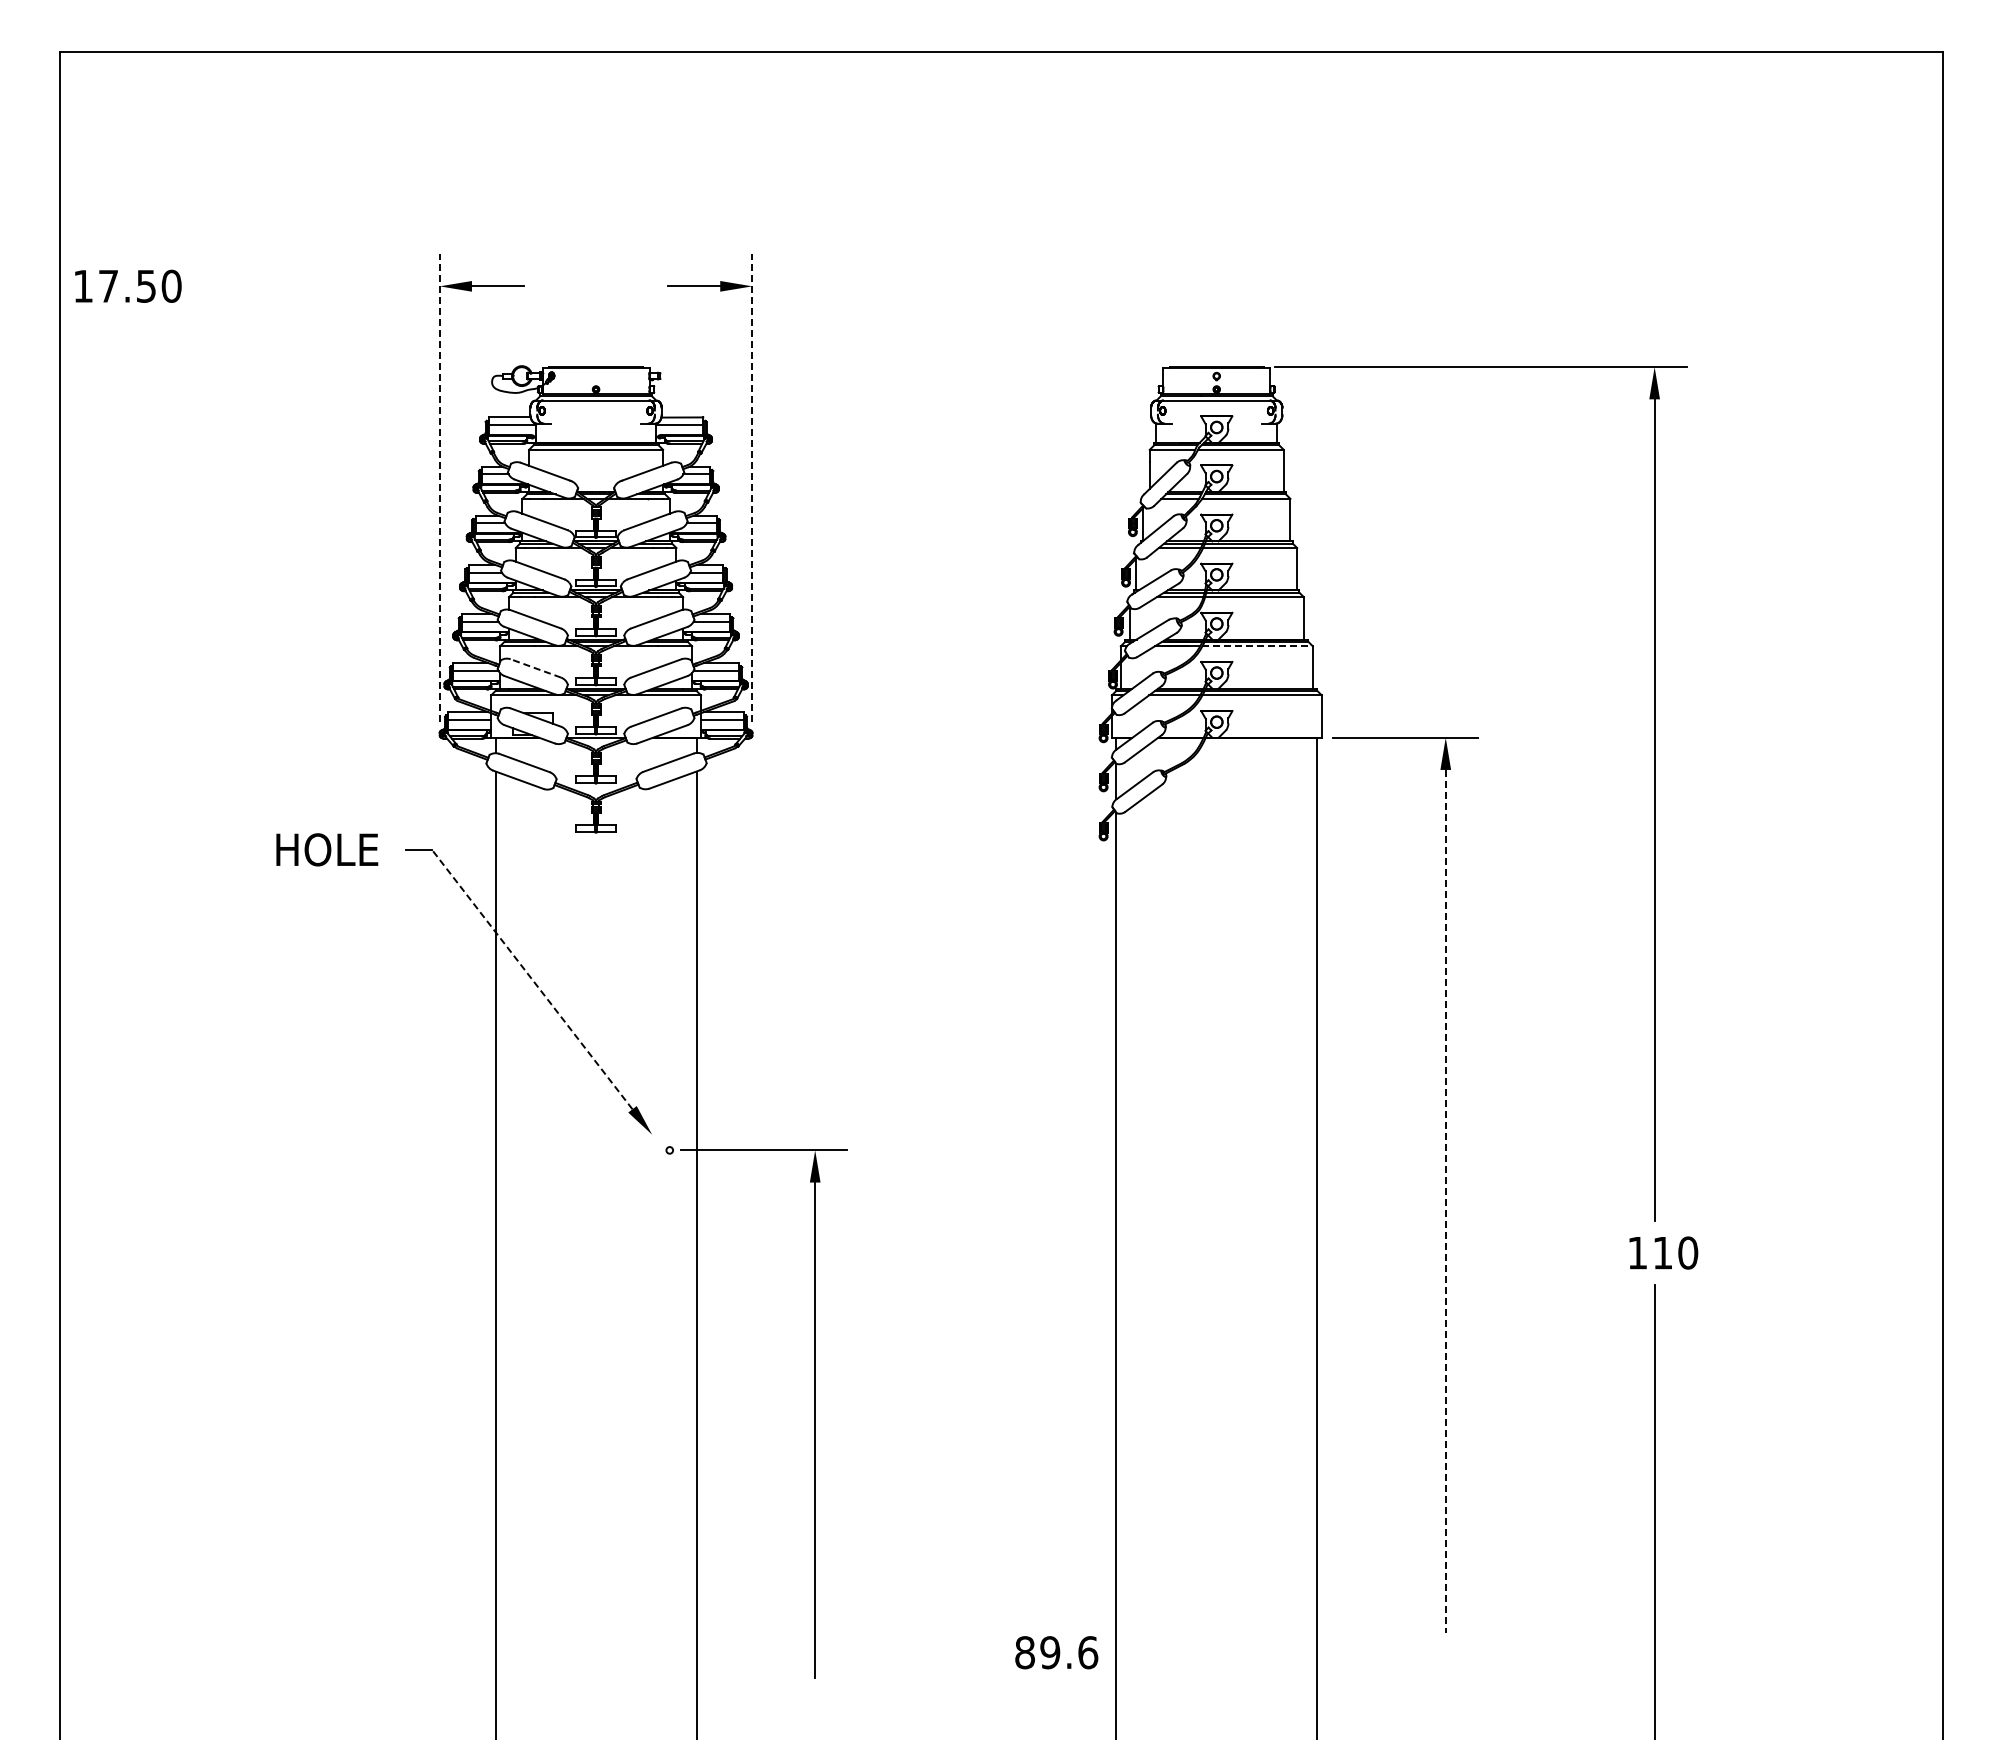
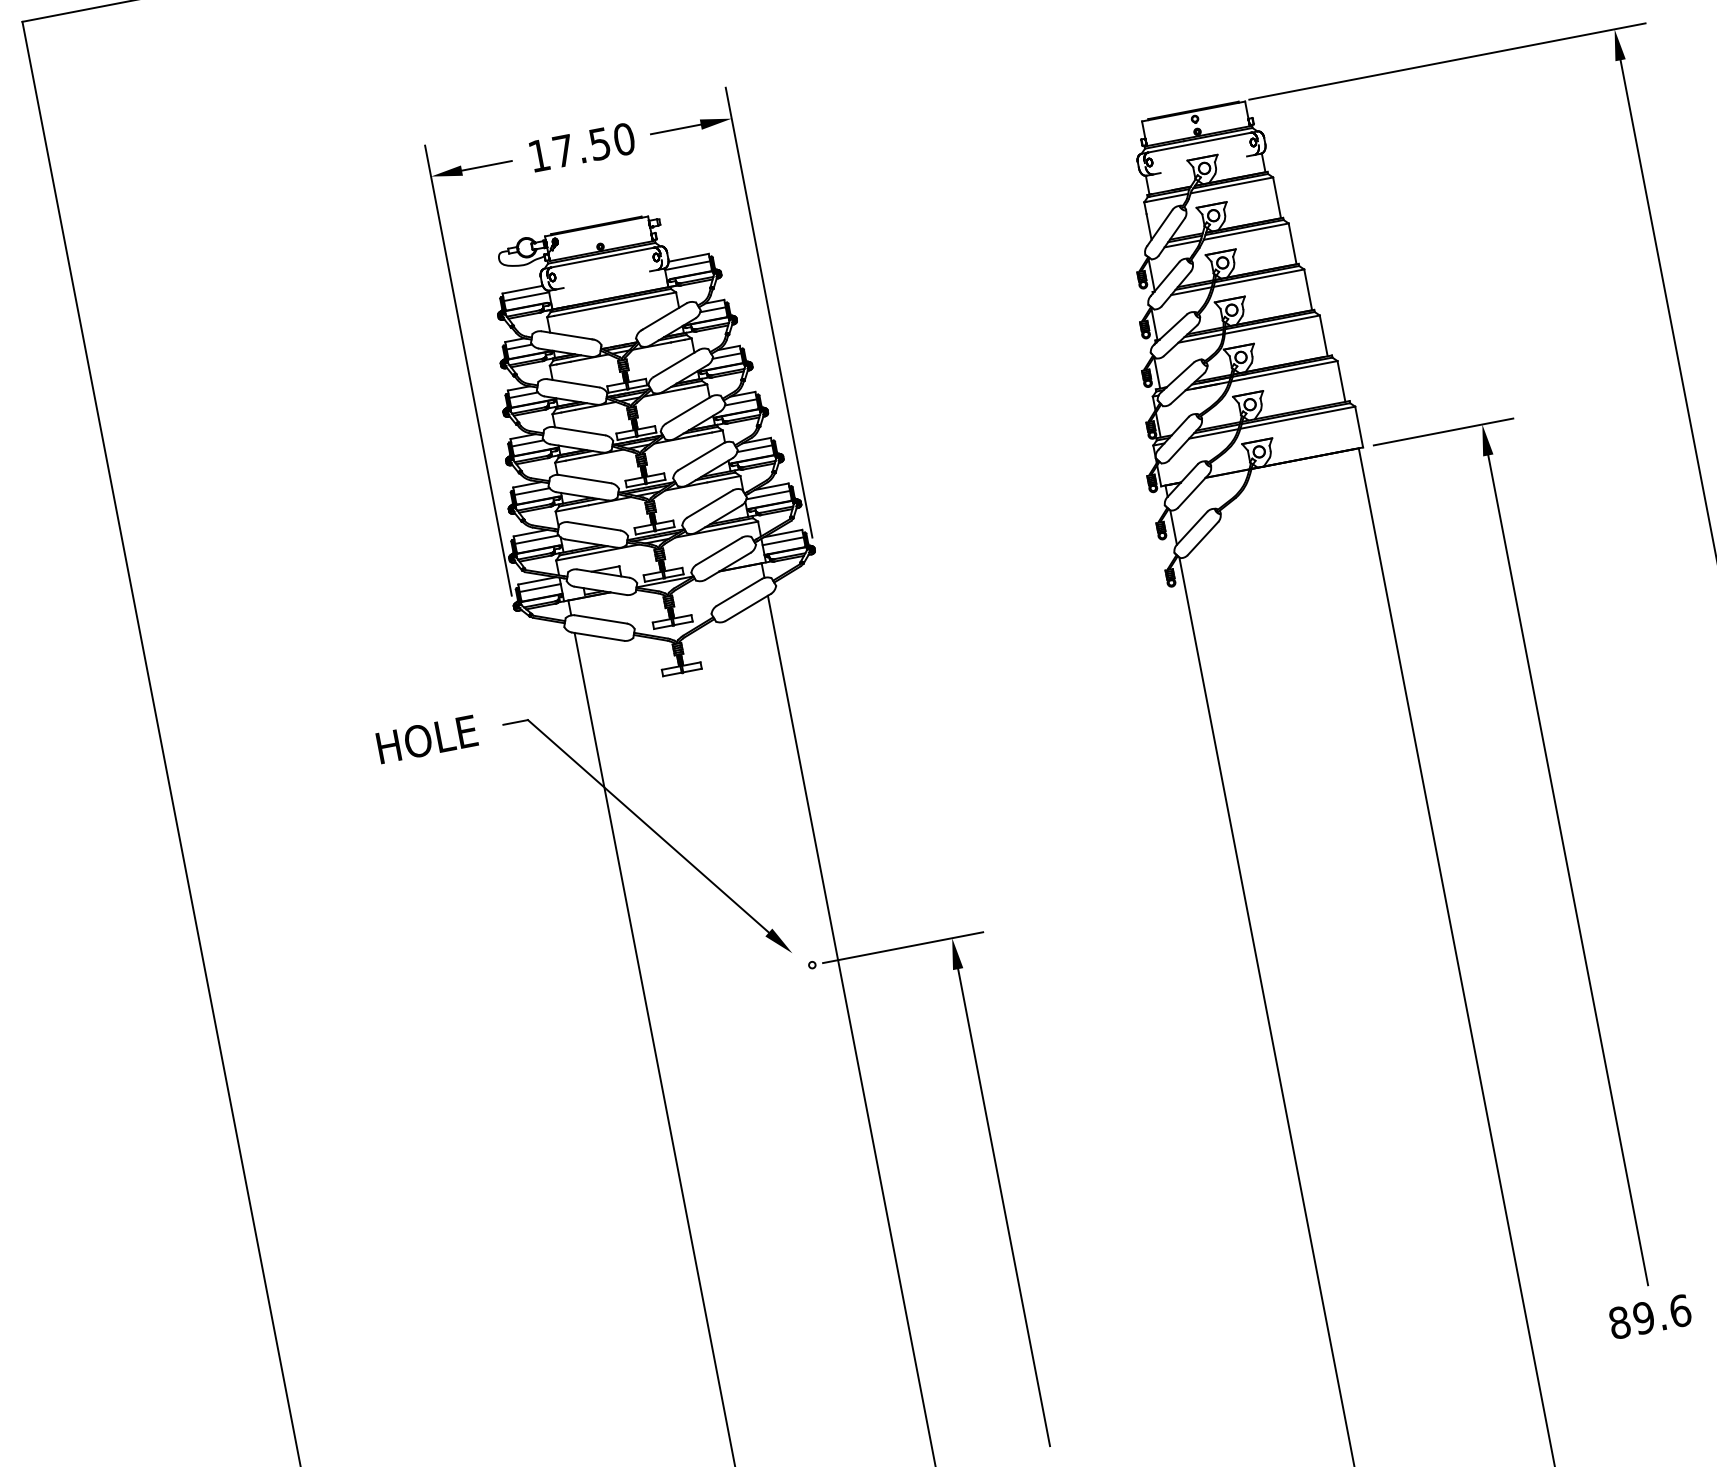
text: (128, 285) -> (582, 146), moved
line: (439, 488) -> (468, 371), dashed -> solid
line: (752, 488) -> (769, 313), dashed -> solid
line: (1258, 646) -> (1285, 371), dashed -> solid
line: (535, 668) -> (593, 526), dashed -> solid
line: (532, 979) -> (648, 826), dashed -> solid
line: (1445, 1201) -> (1567, 870), dashed -> solid
text: (1056, 1652) -> (1649, 1316), moved

